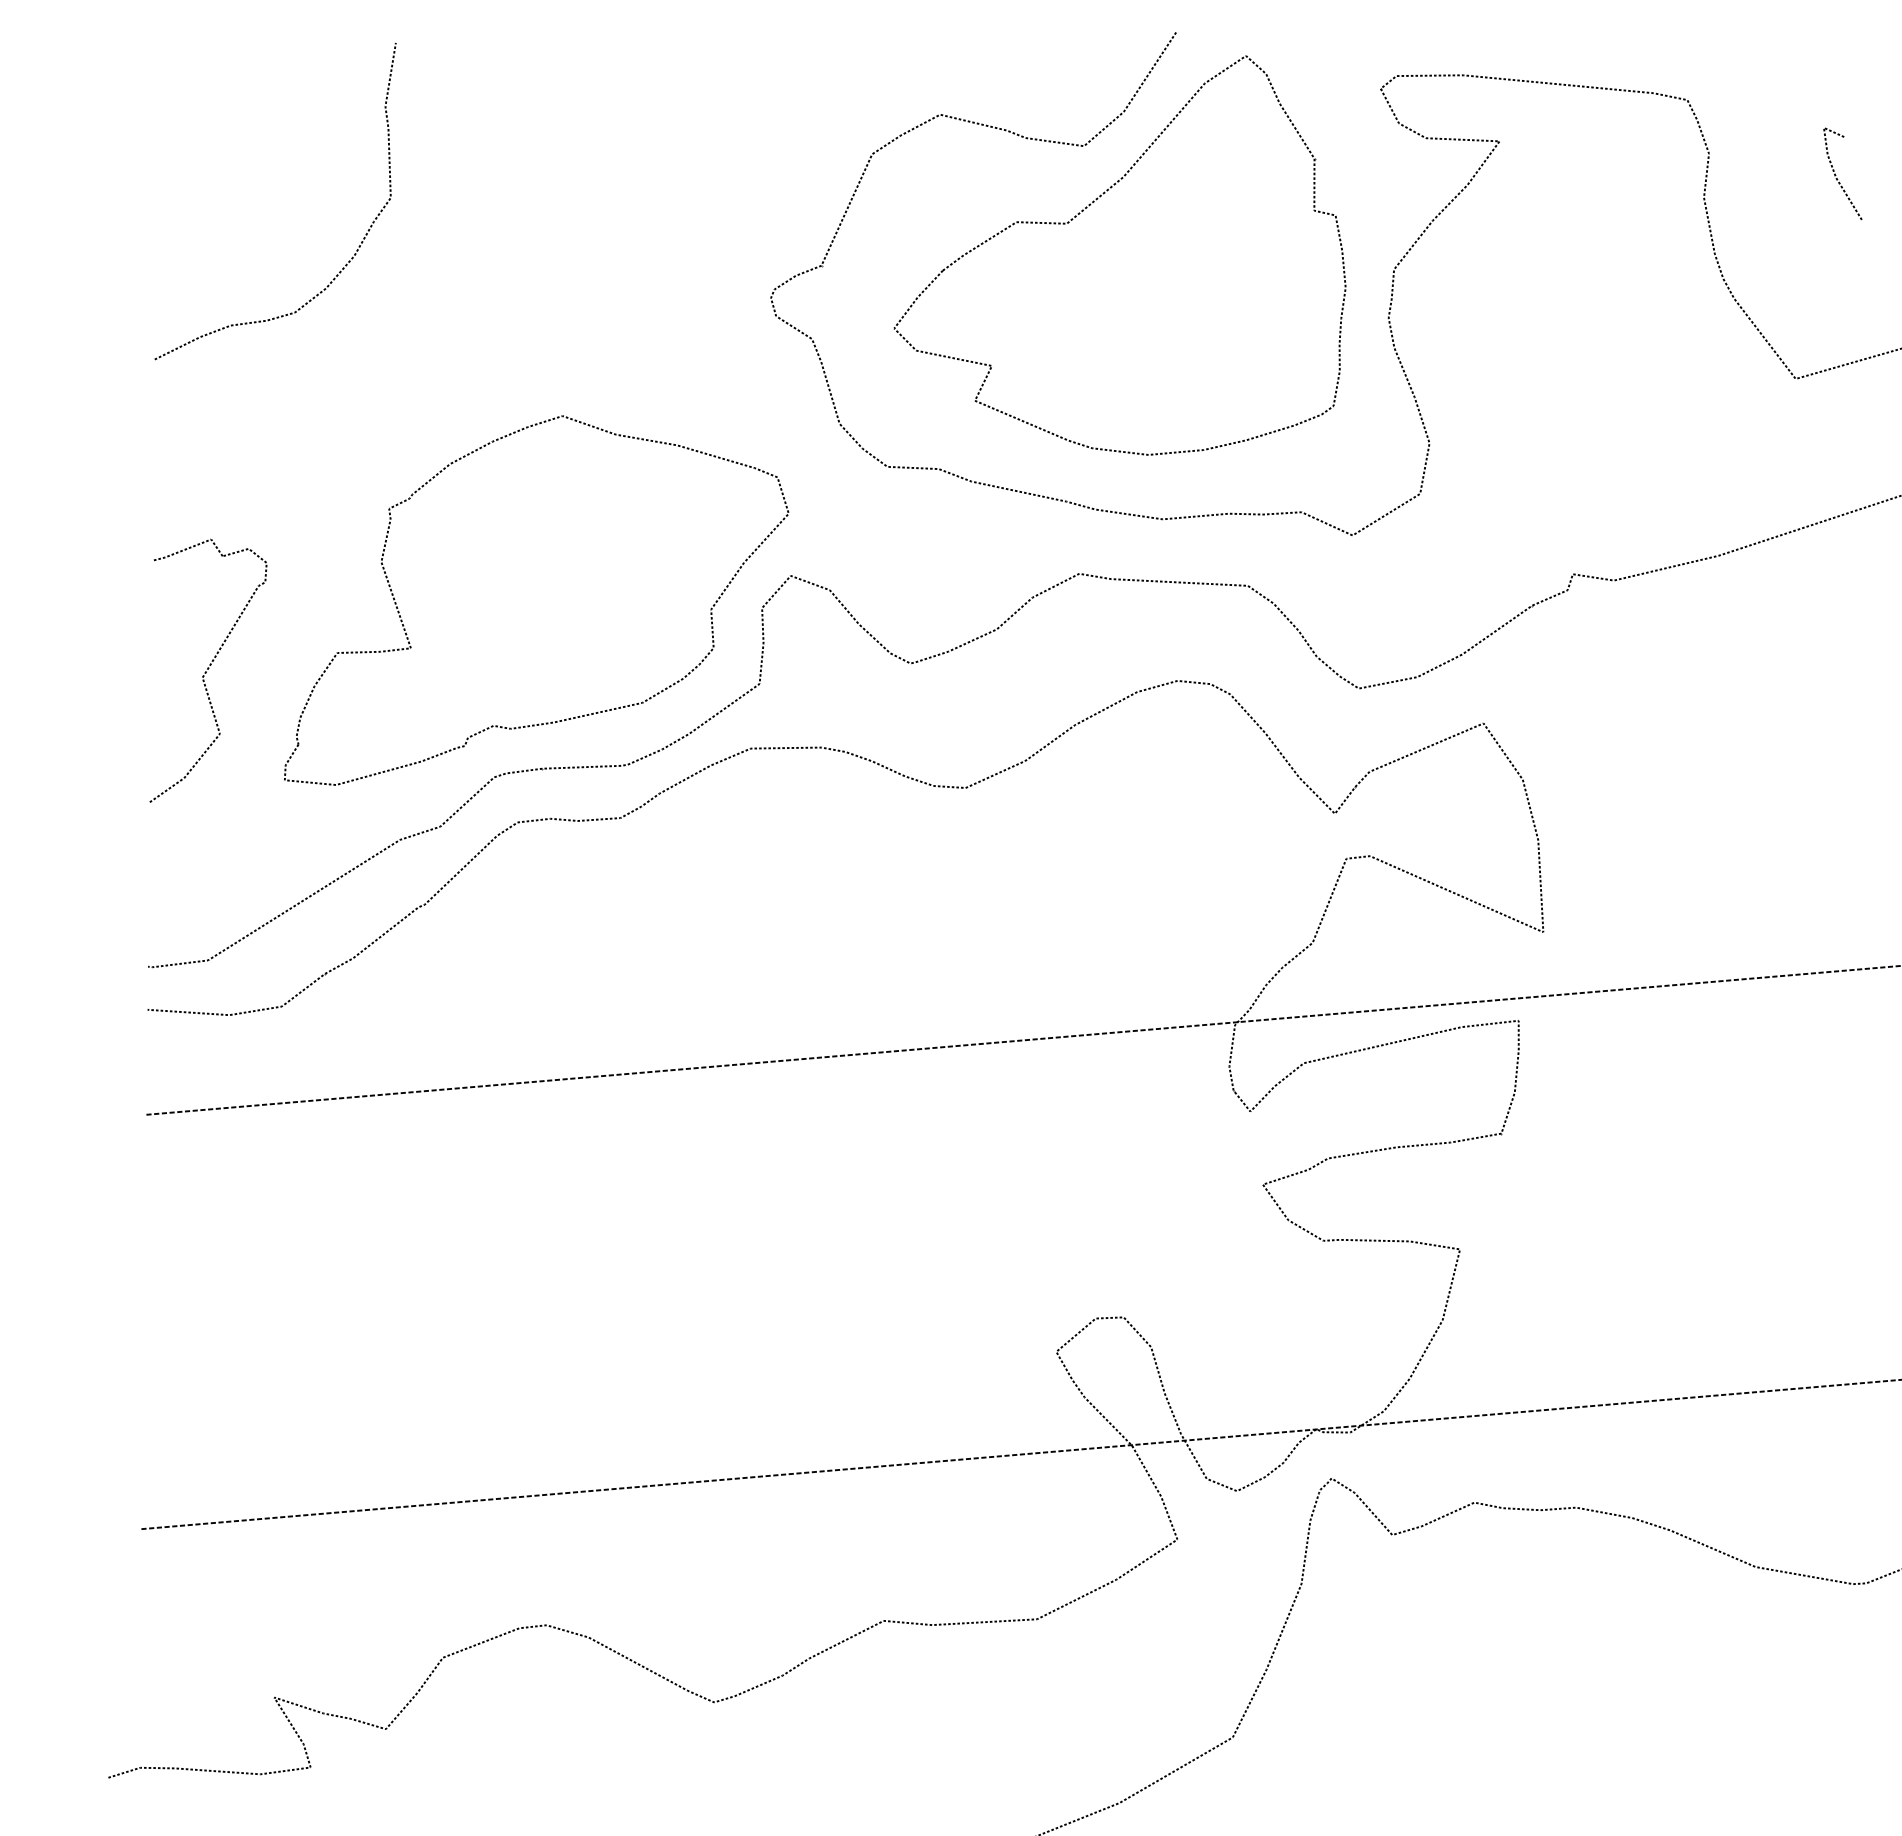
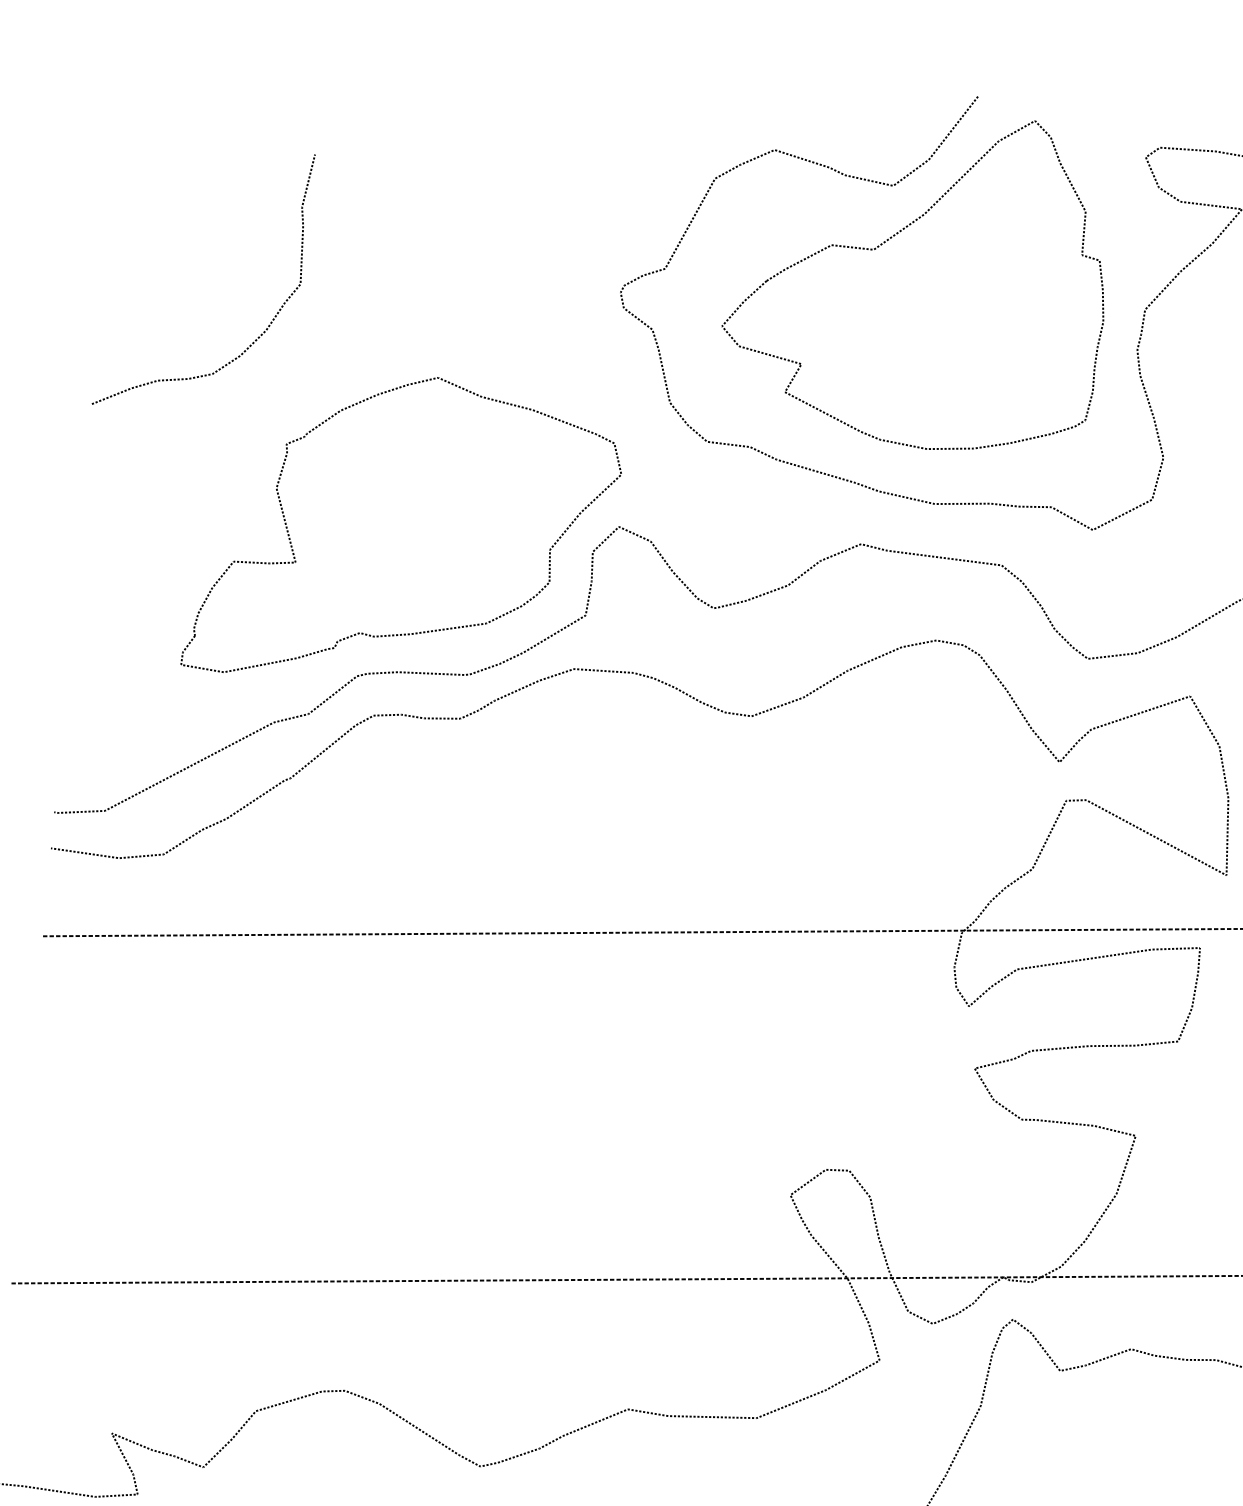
curve: (345, 264) -> (258, 337), moved
part: (208, 670) -> (124, 567), removed

